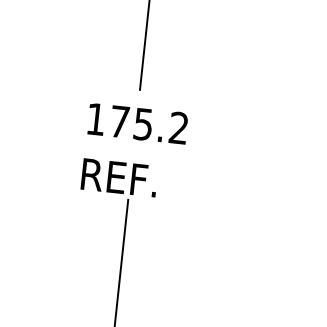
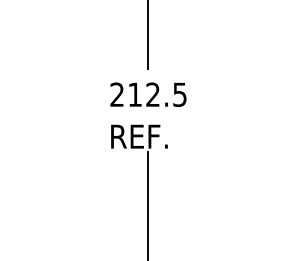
text: (137, 123) -> (148, 94), 175.2 -> 212.5

